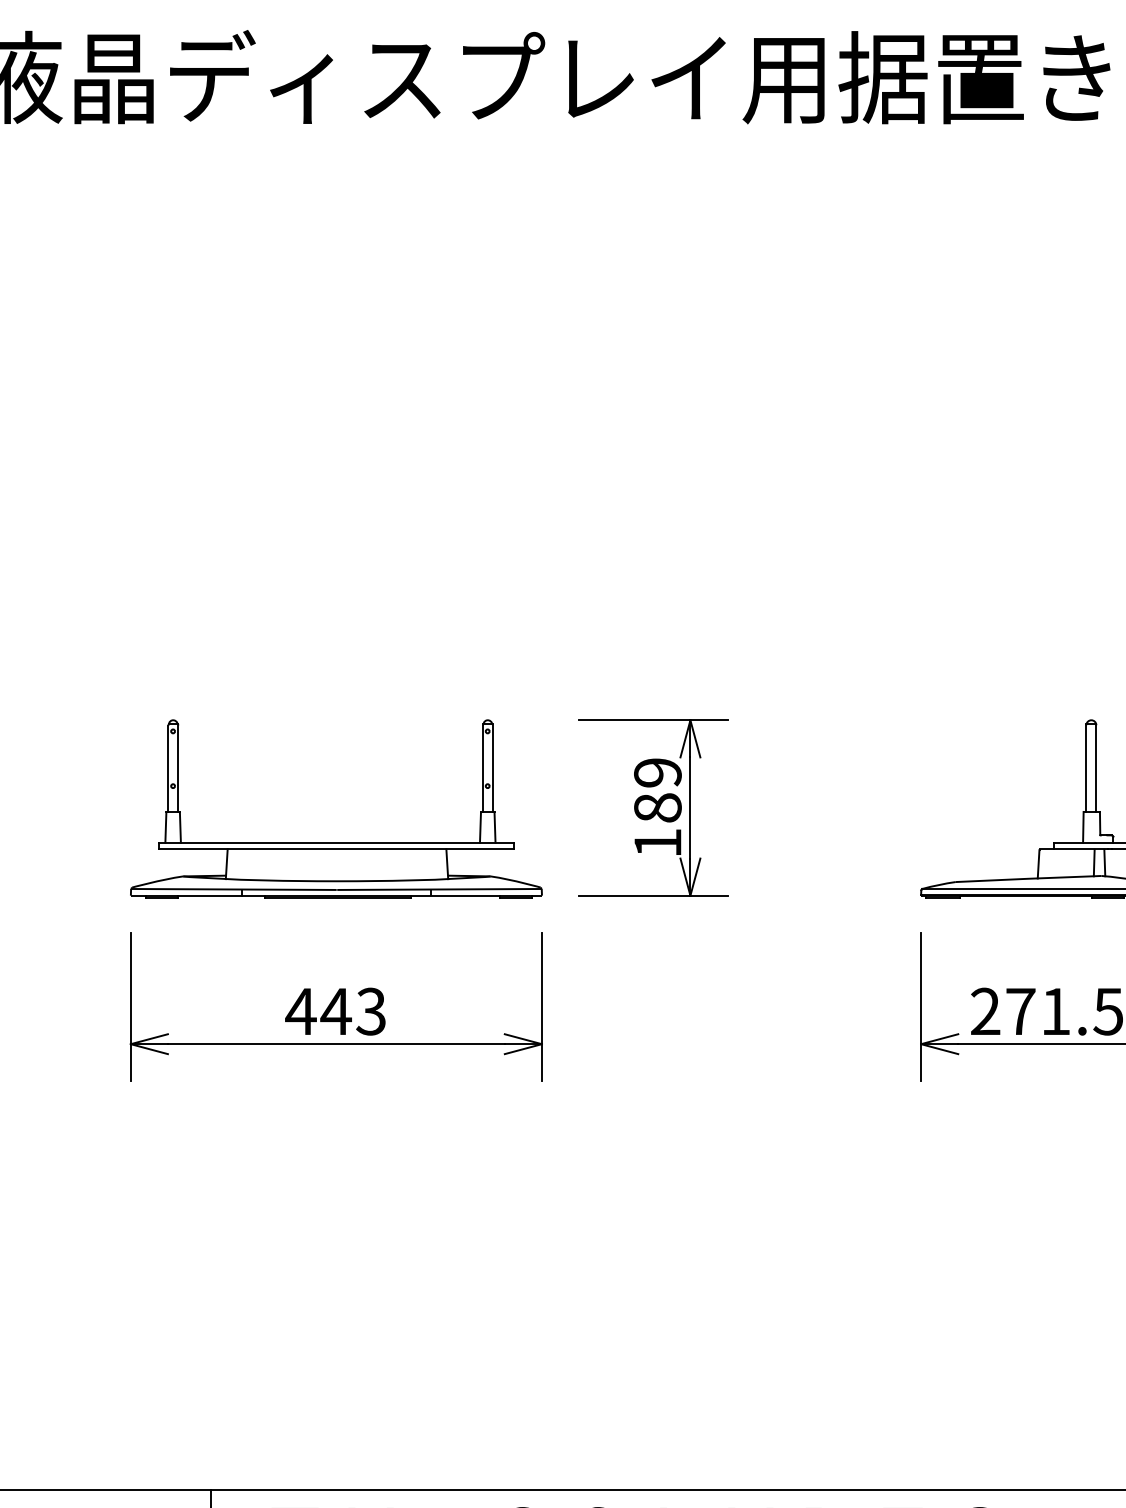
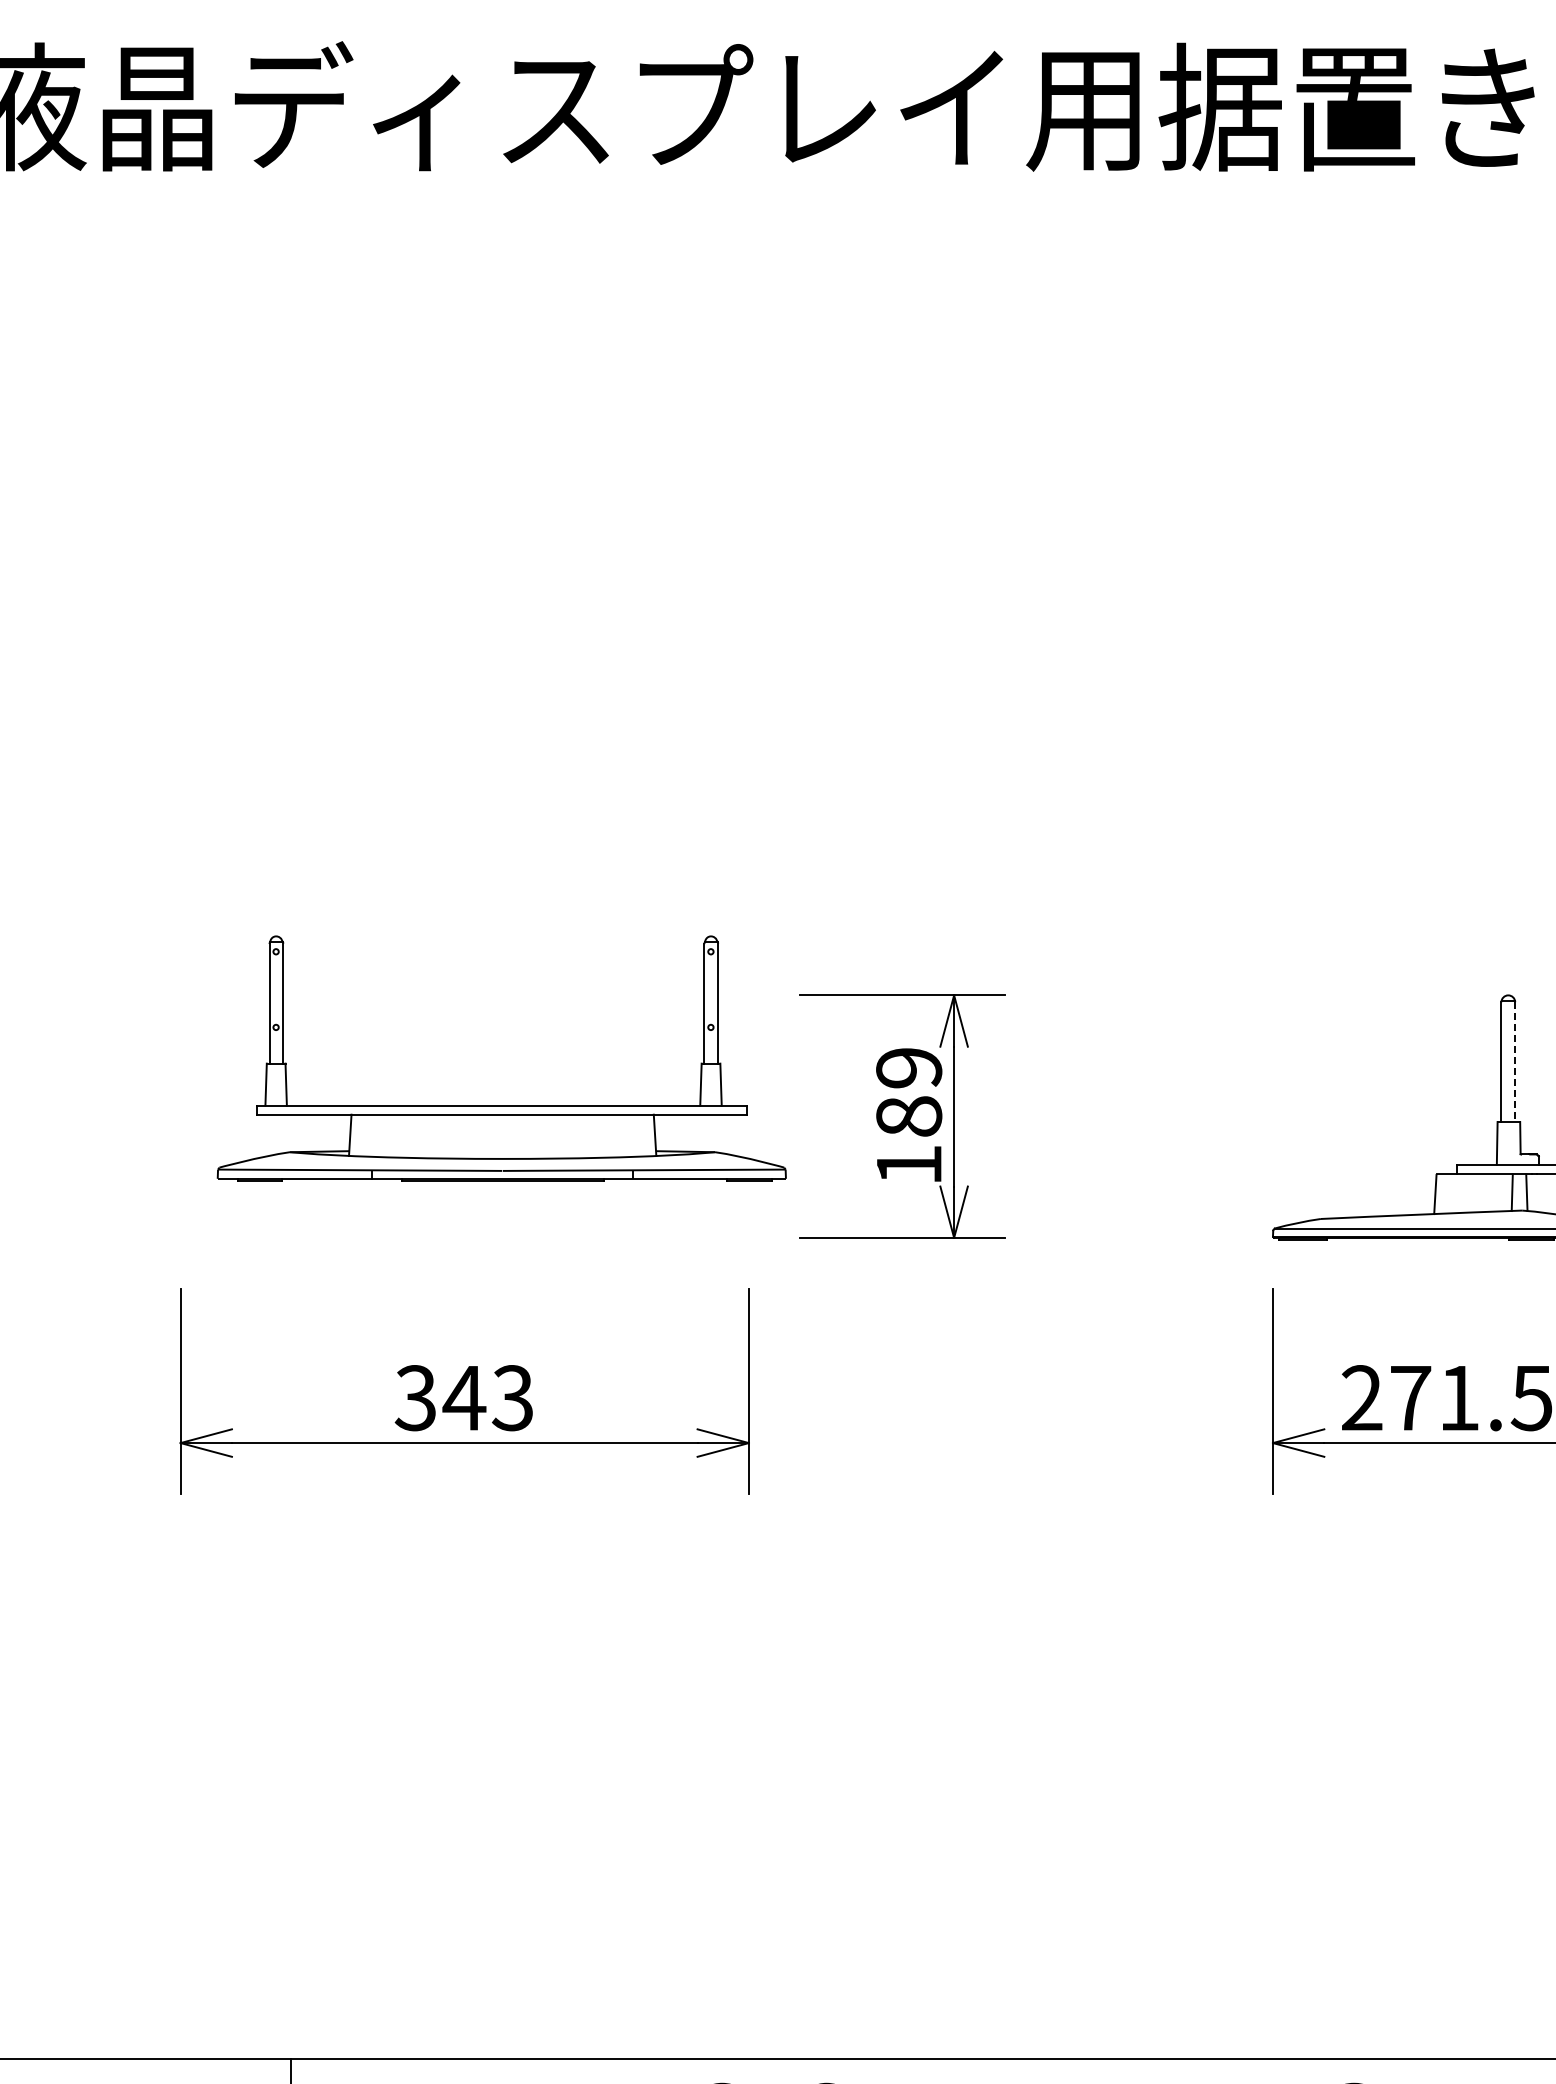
line: (1096, 768) -> (1515, 1062), solid -> dashed
part: (336, 842) -> (501, 1105), moved
text: (300, 1011) -> (415, 1398), 443 -> 343

